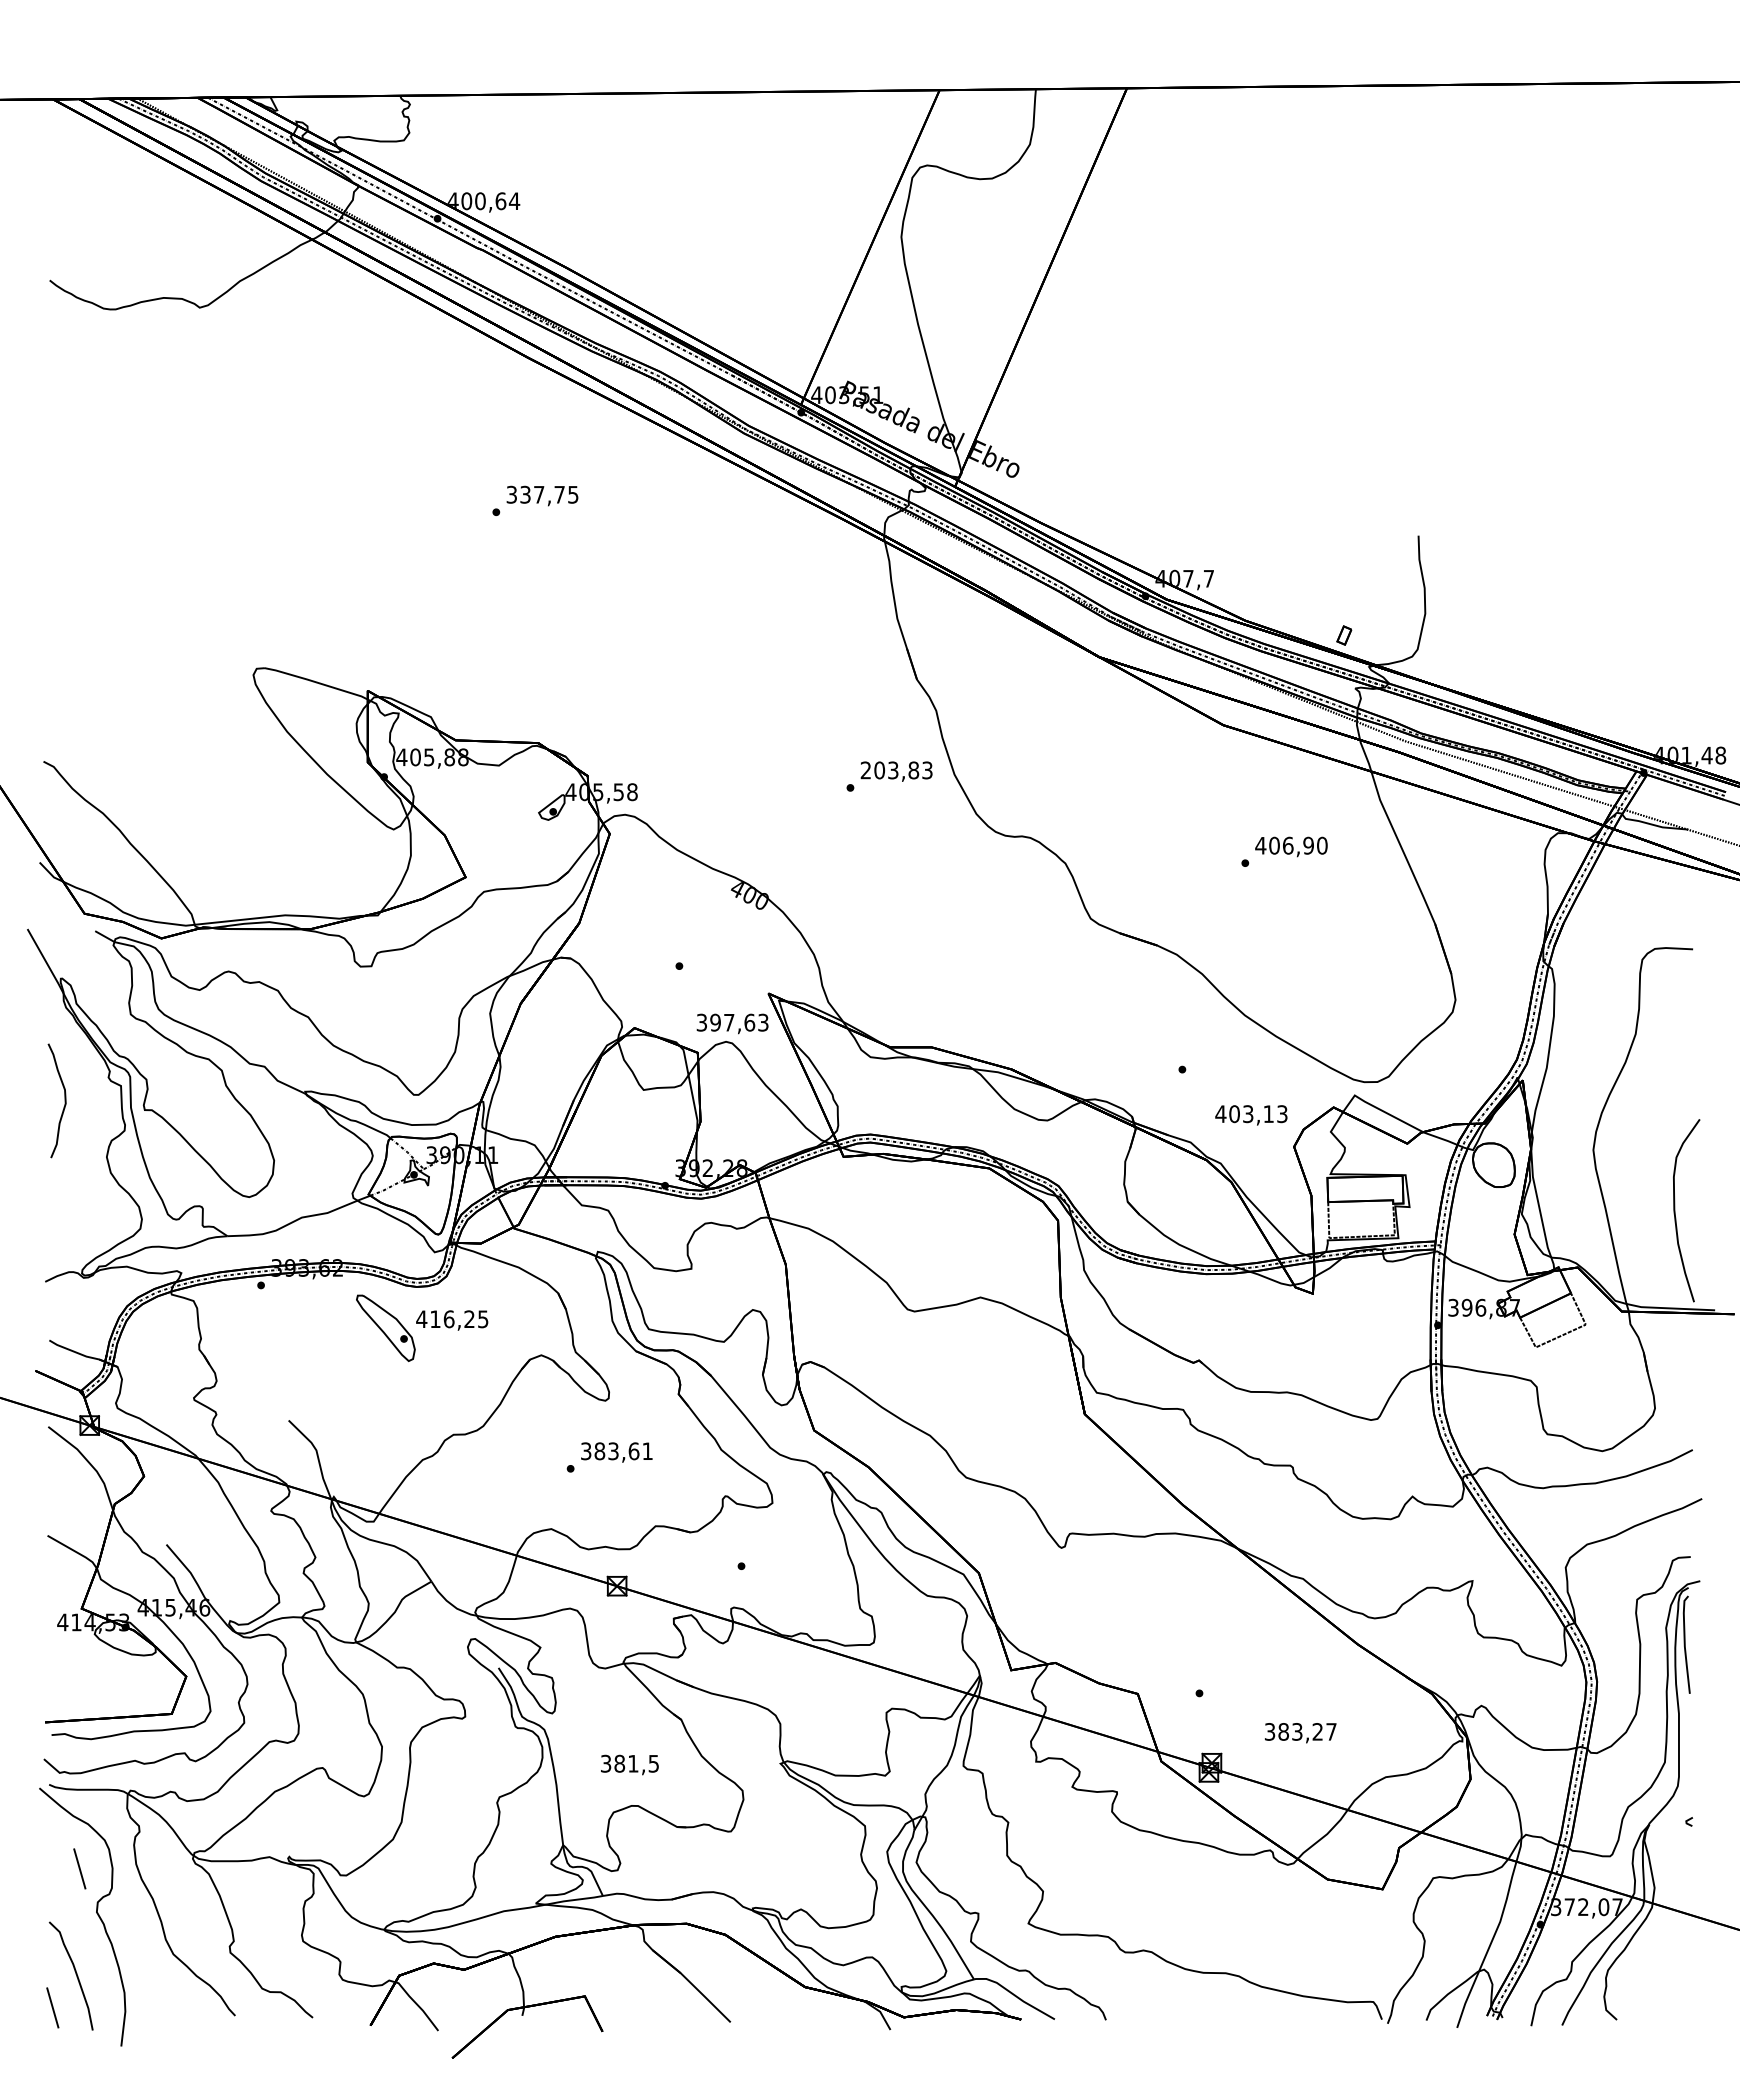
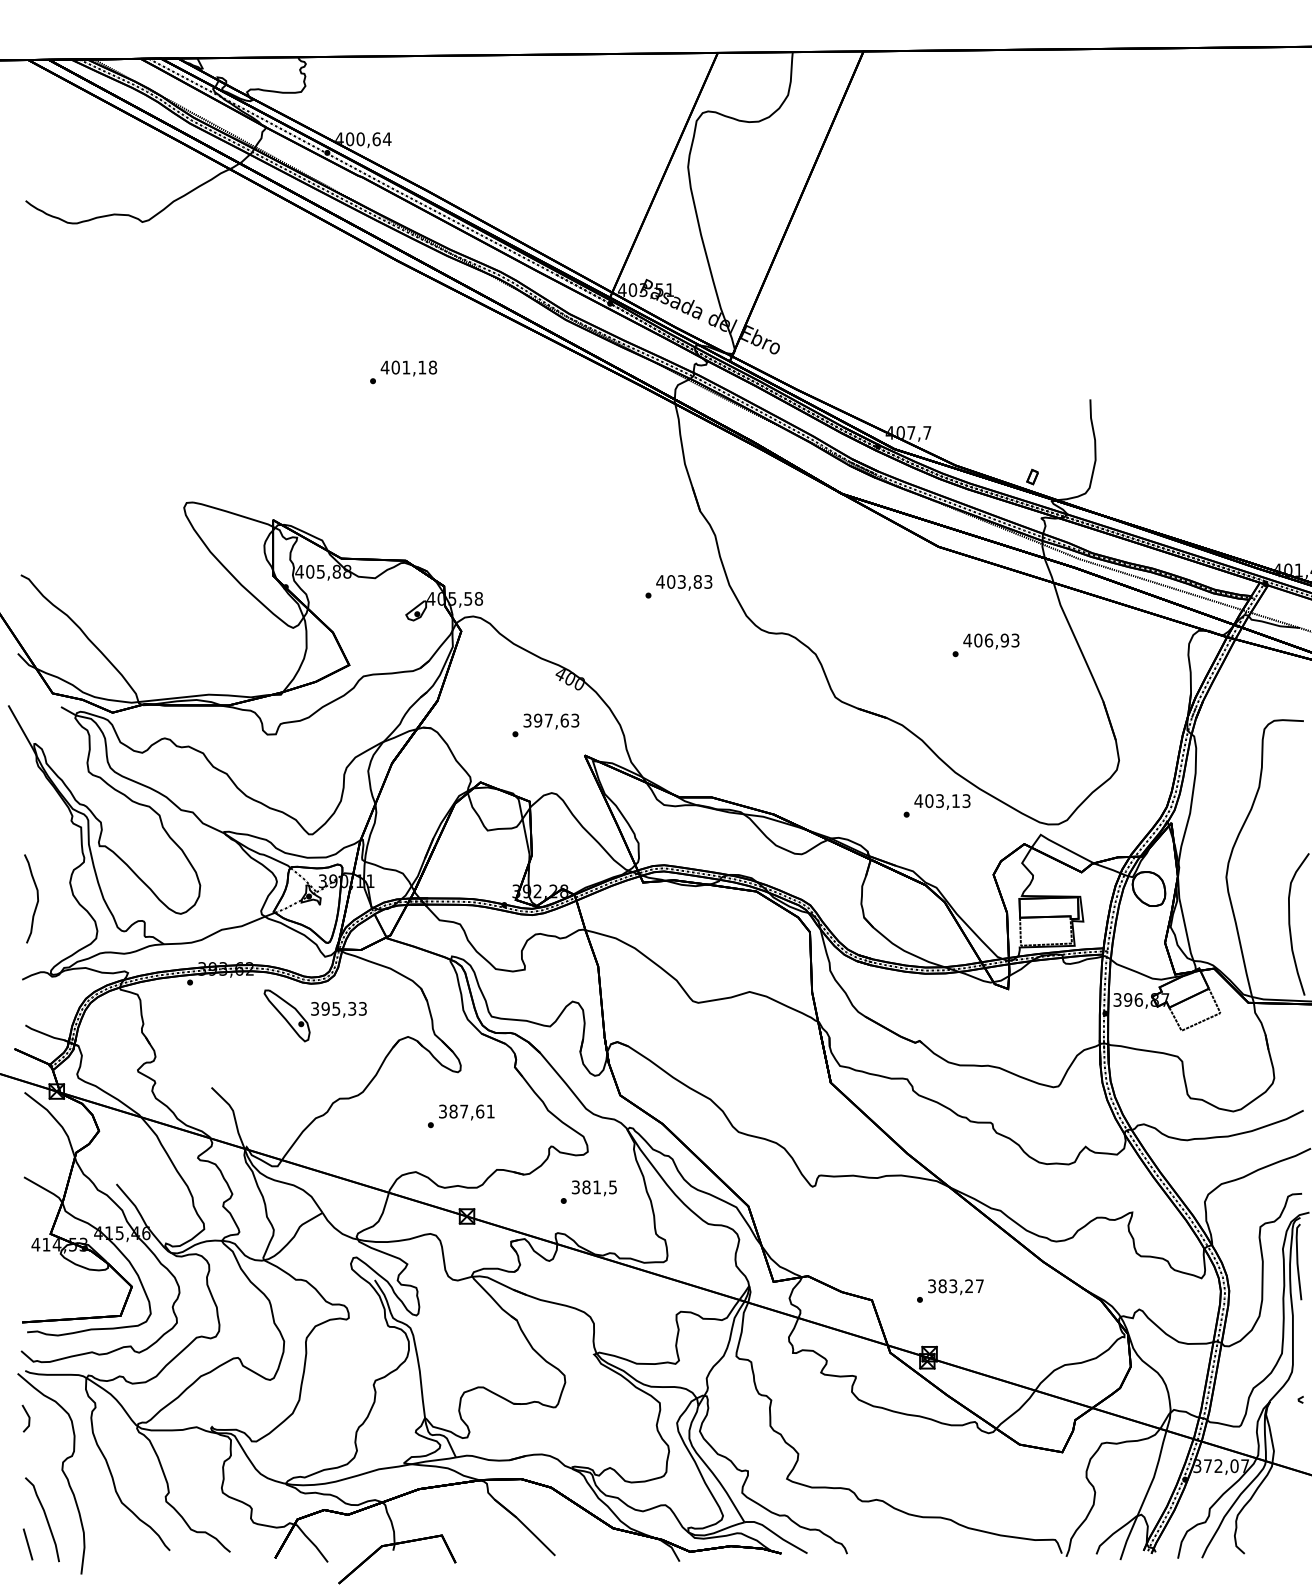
text: (542, 494) -> (408, 367), 337,75 -> 401,18
text: (865, 770) -> (660, 582), 203,83 -> 403,83
text: (1322, 845) -> (1015, 640), 406,90 -> 406,93
text: (732, 1023) -> (551, 721), moved
curve: (64, 1100) -> (37, 898), moved
text: (1251, 1115) -> (942, 802), moved
text: (452, 1319) -> (338, 1009), 416,25 -> 395,33
text: (613, 1451) -> (464, 1111), 383,61 -> 387,61
text: (1300, 1733) -> (955, 1287), moved
text: (629, 1764) -> (594, 1187), moved
line: (52, 1843) -> (27, 1416), added
line: (79, 1868) -> (48, 1436), removed

